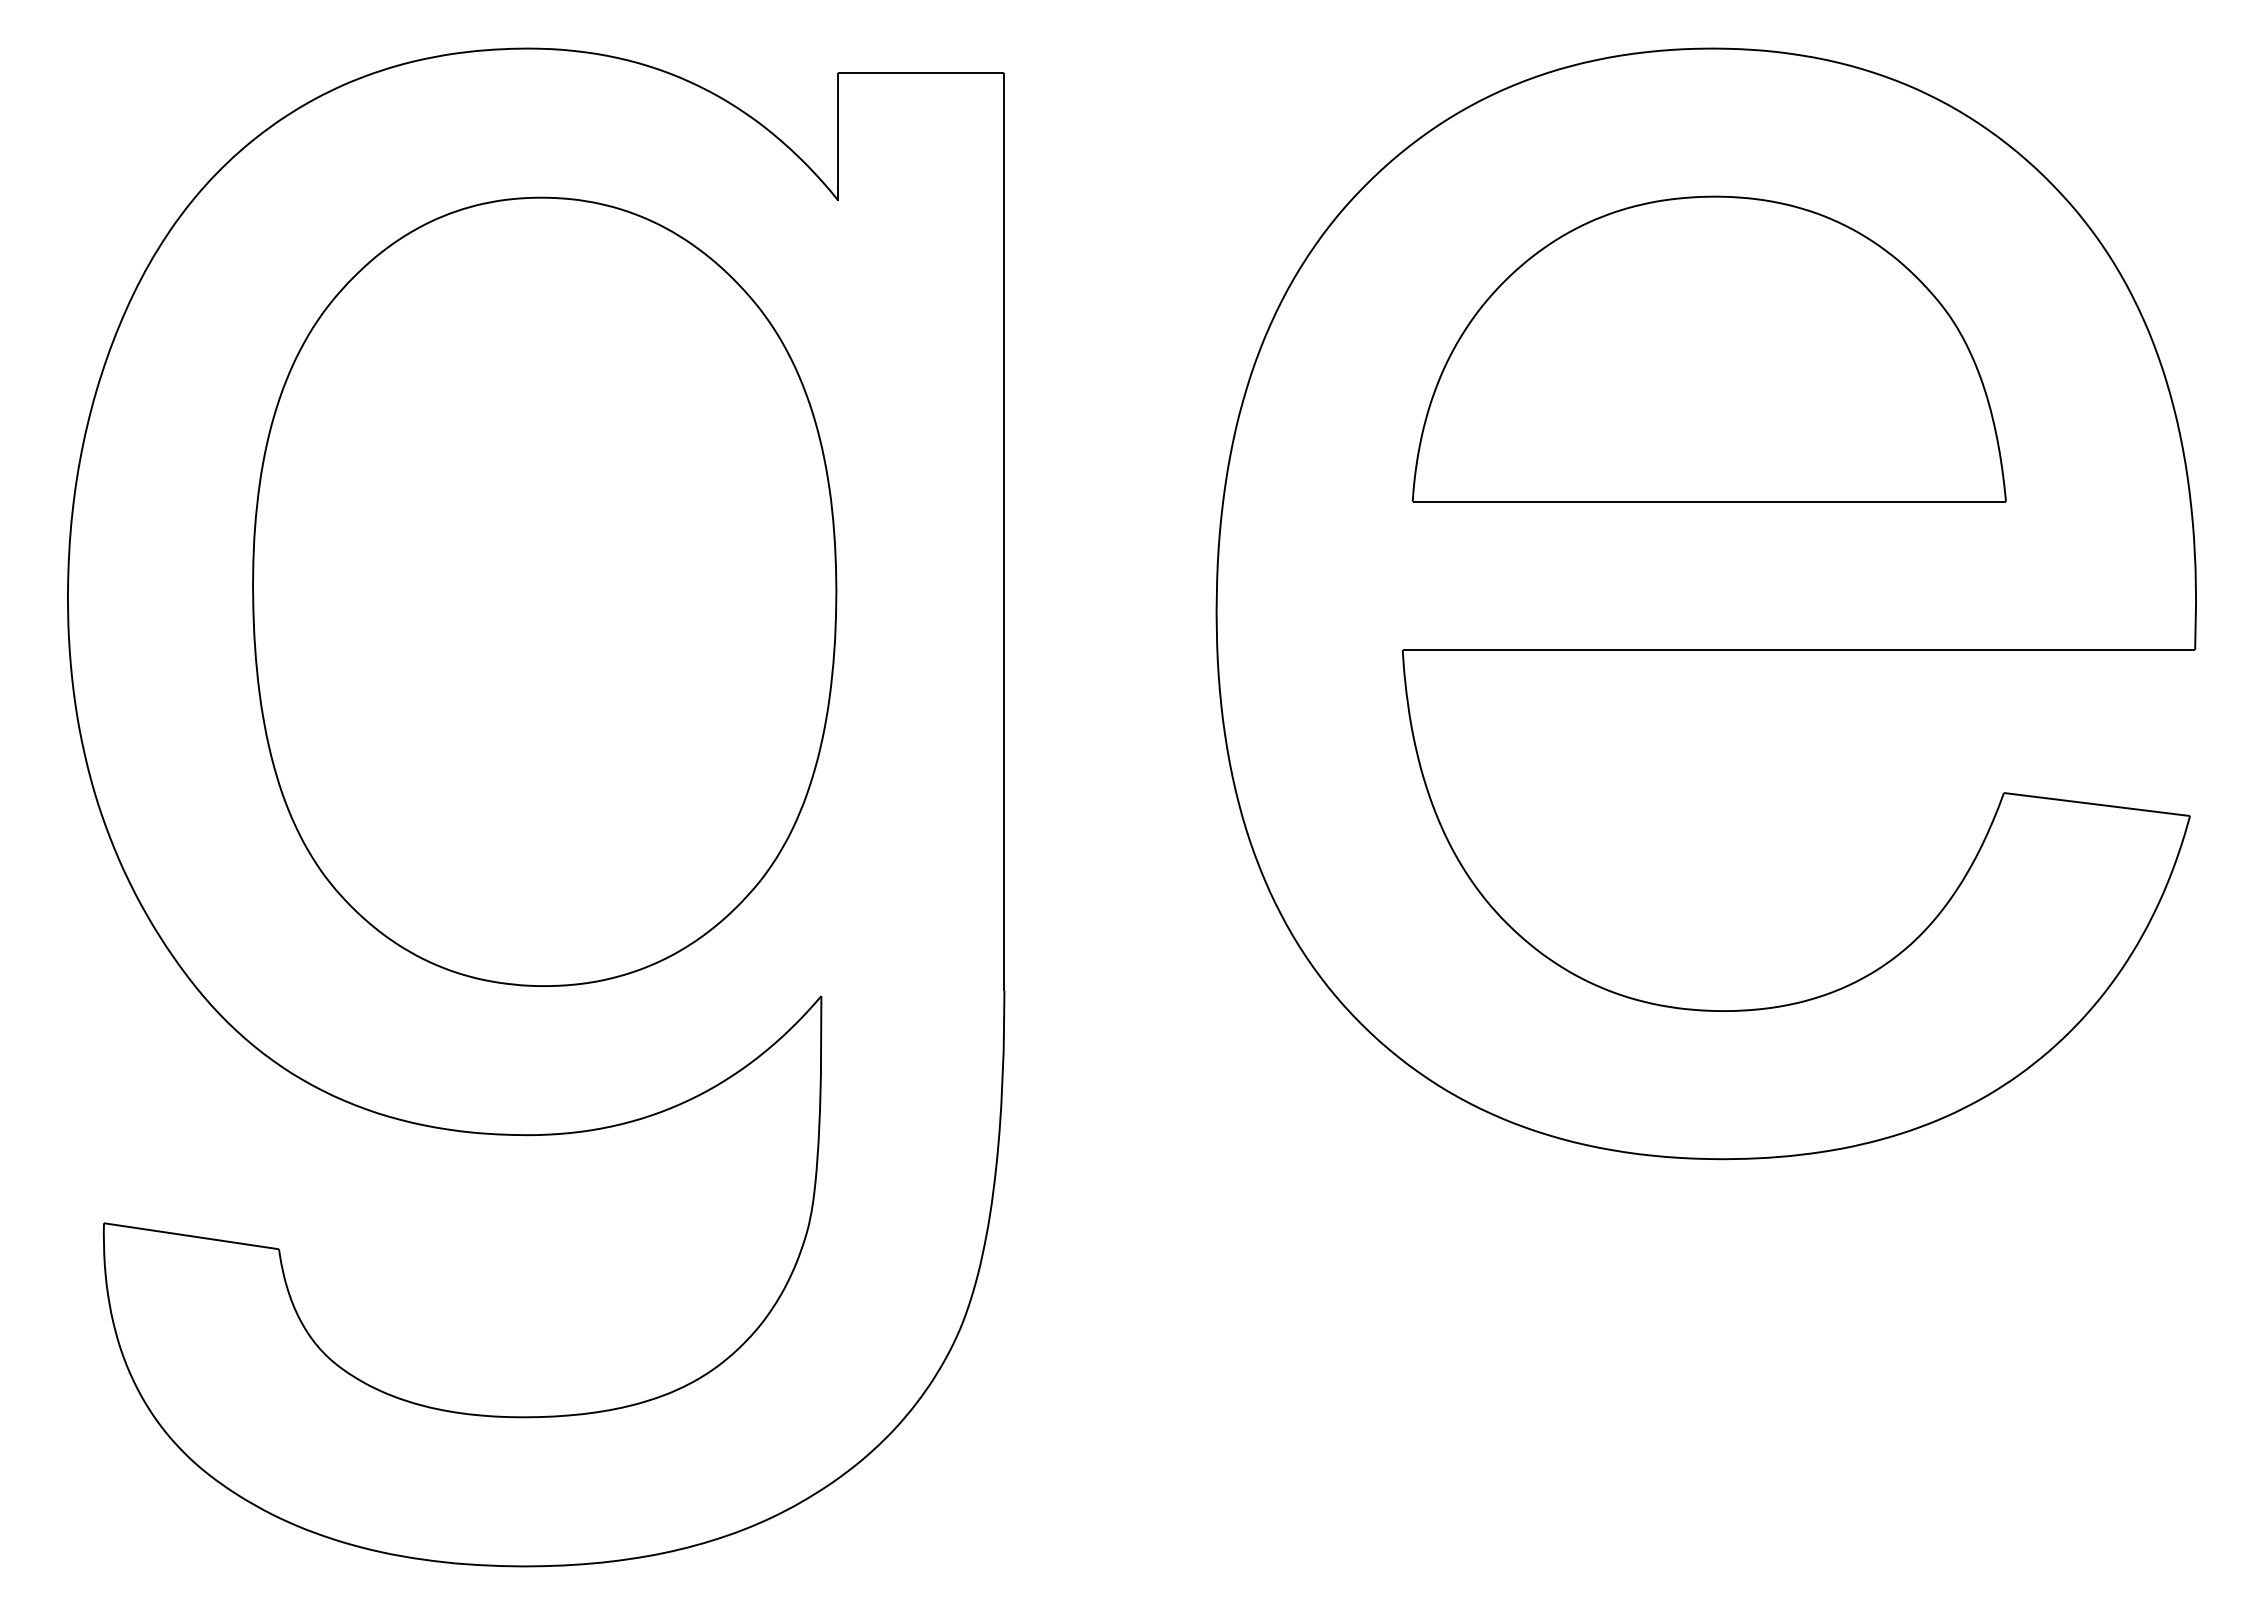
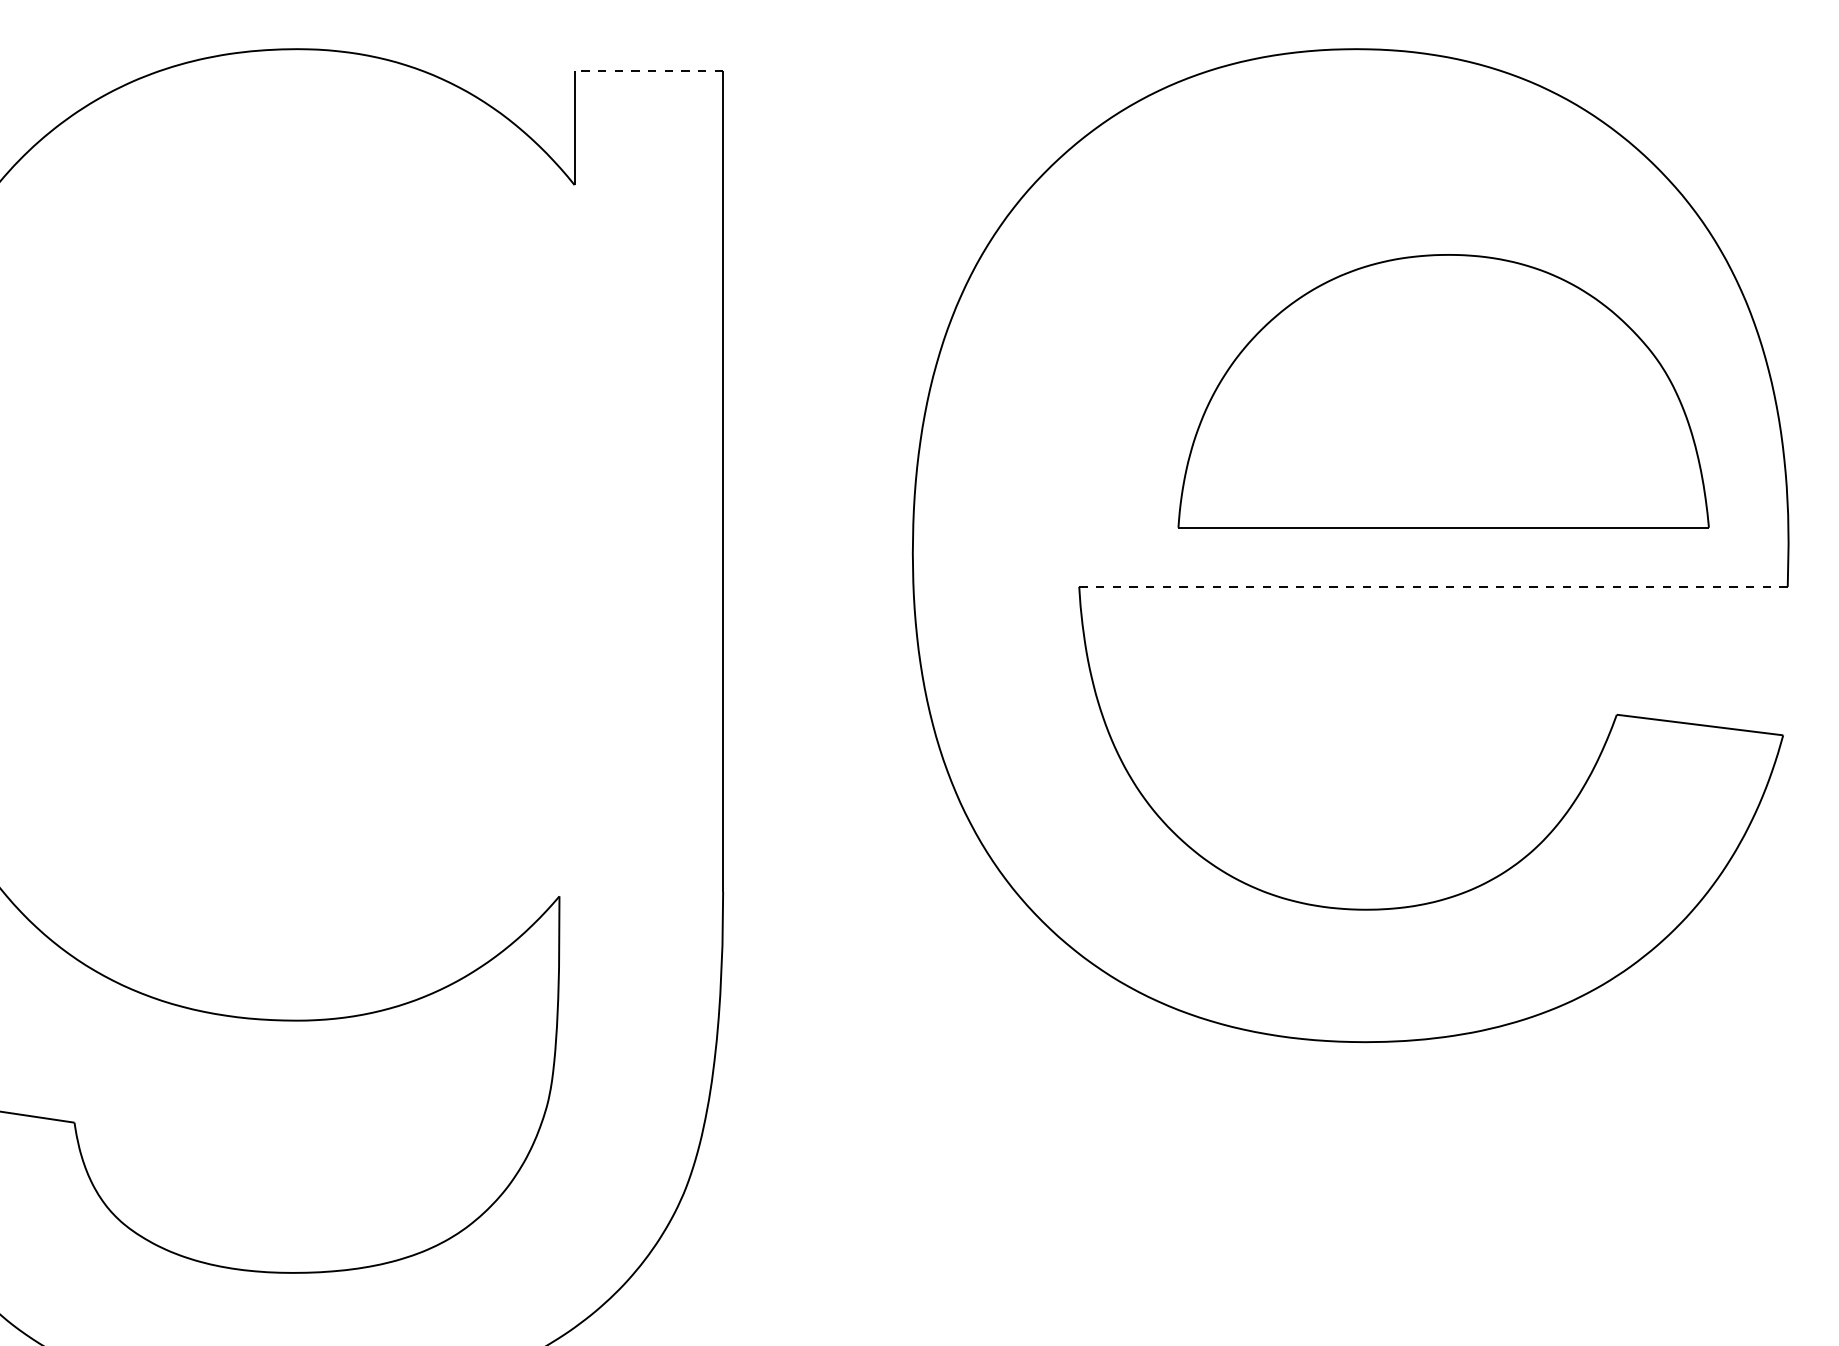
line: (920, 72) -> (648, 70), solid -> dashed
part: (1708, 348) -> (1442, 390), moved
part: (544, 591) -> (311, 534), removed
line: (1799, 649) -> (1434, 586), solid -> dashed

